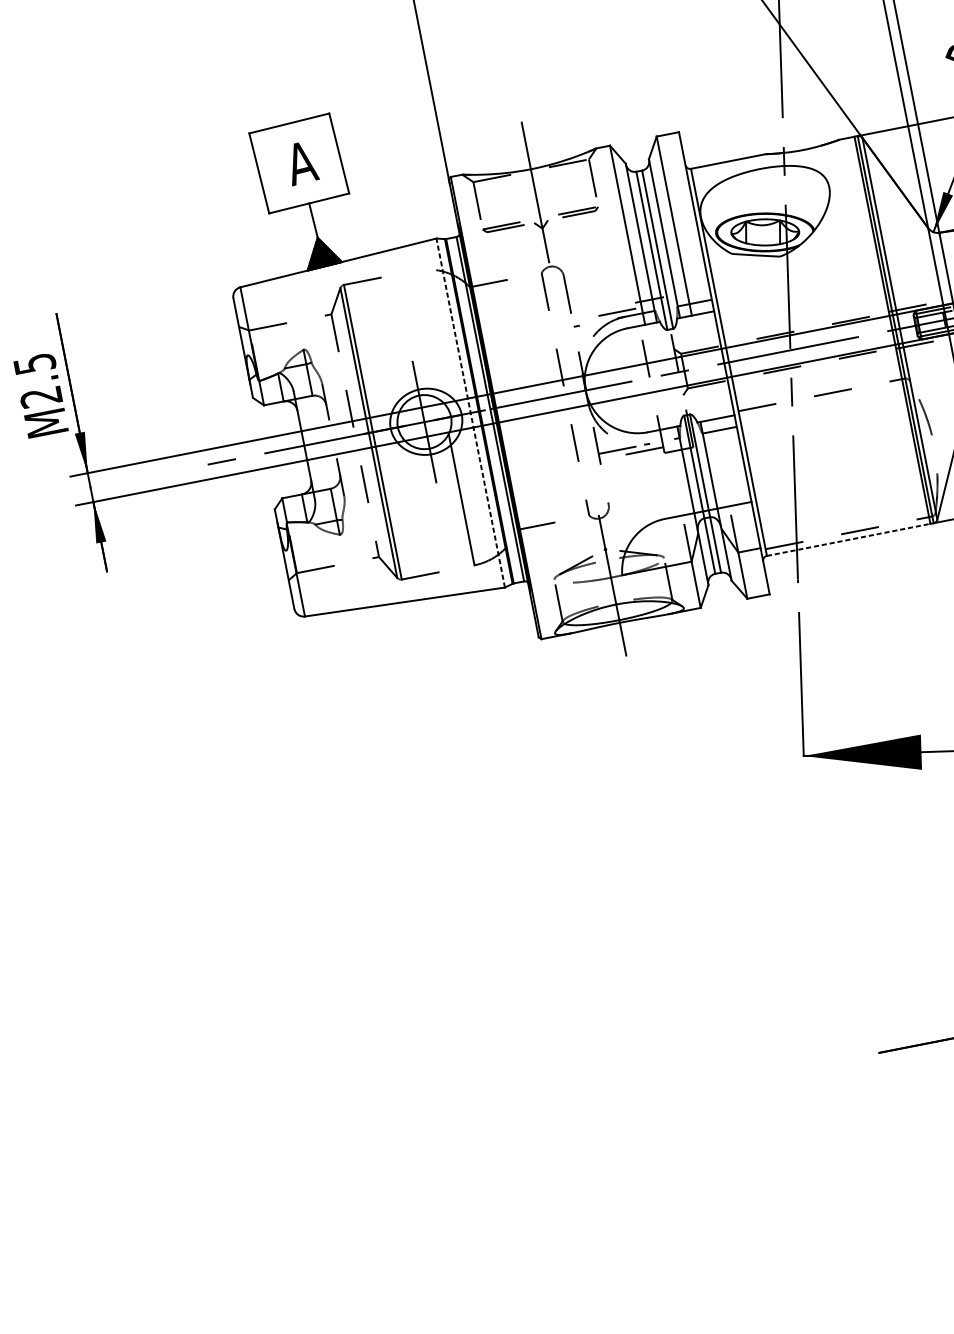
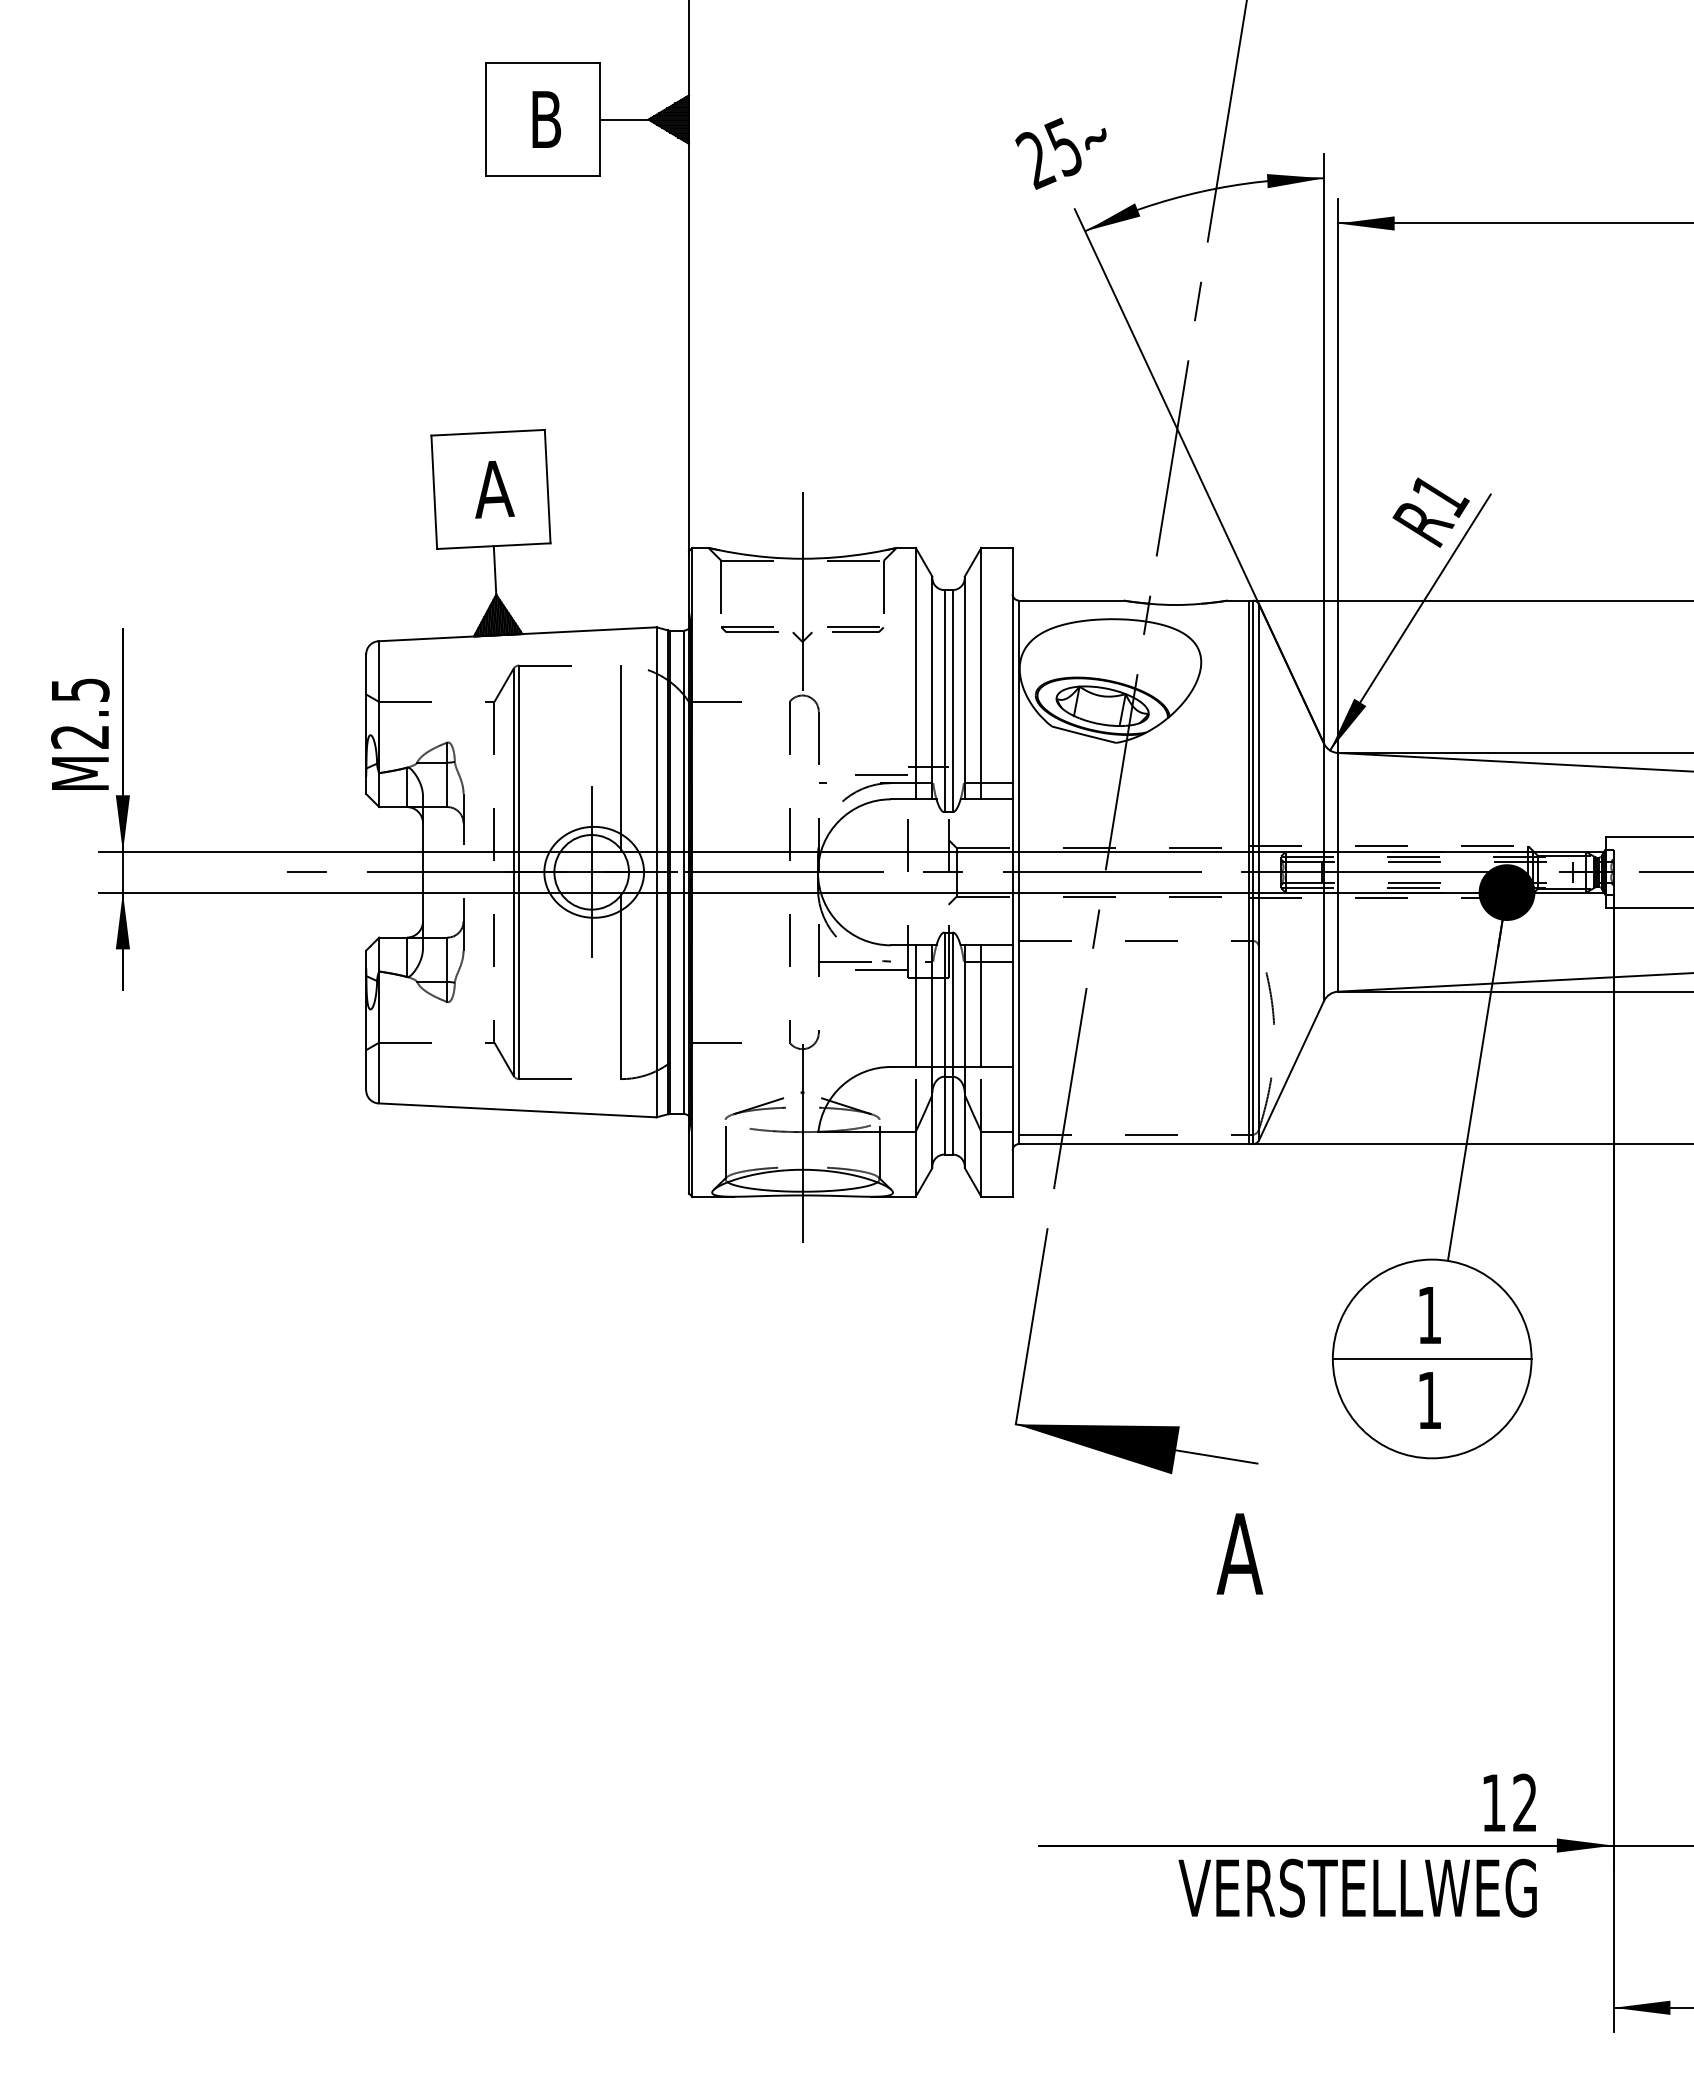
line: (429, 336) -> (621, 757), added
line: (470, 413) -> (656, 872), dashed -> solid
line: (720, 462) -> (981, 1005), added
line: (673, 471) -> (915, 1005), added
line: (848, 540) -> (1133, 1144), dashed -> solid

